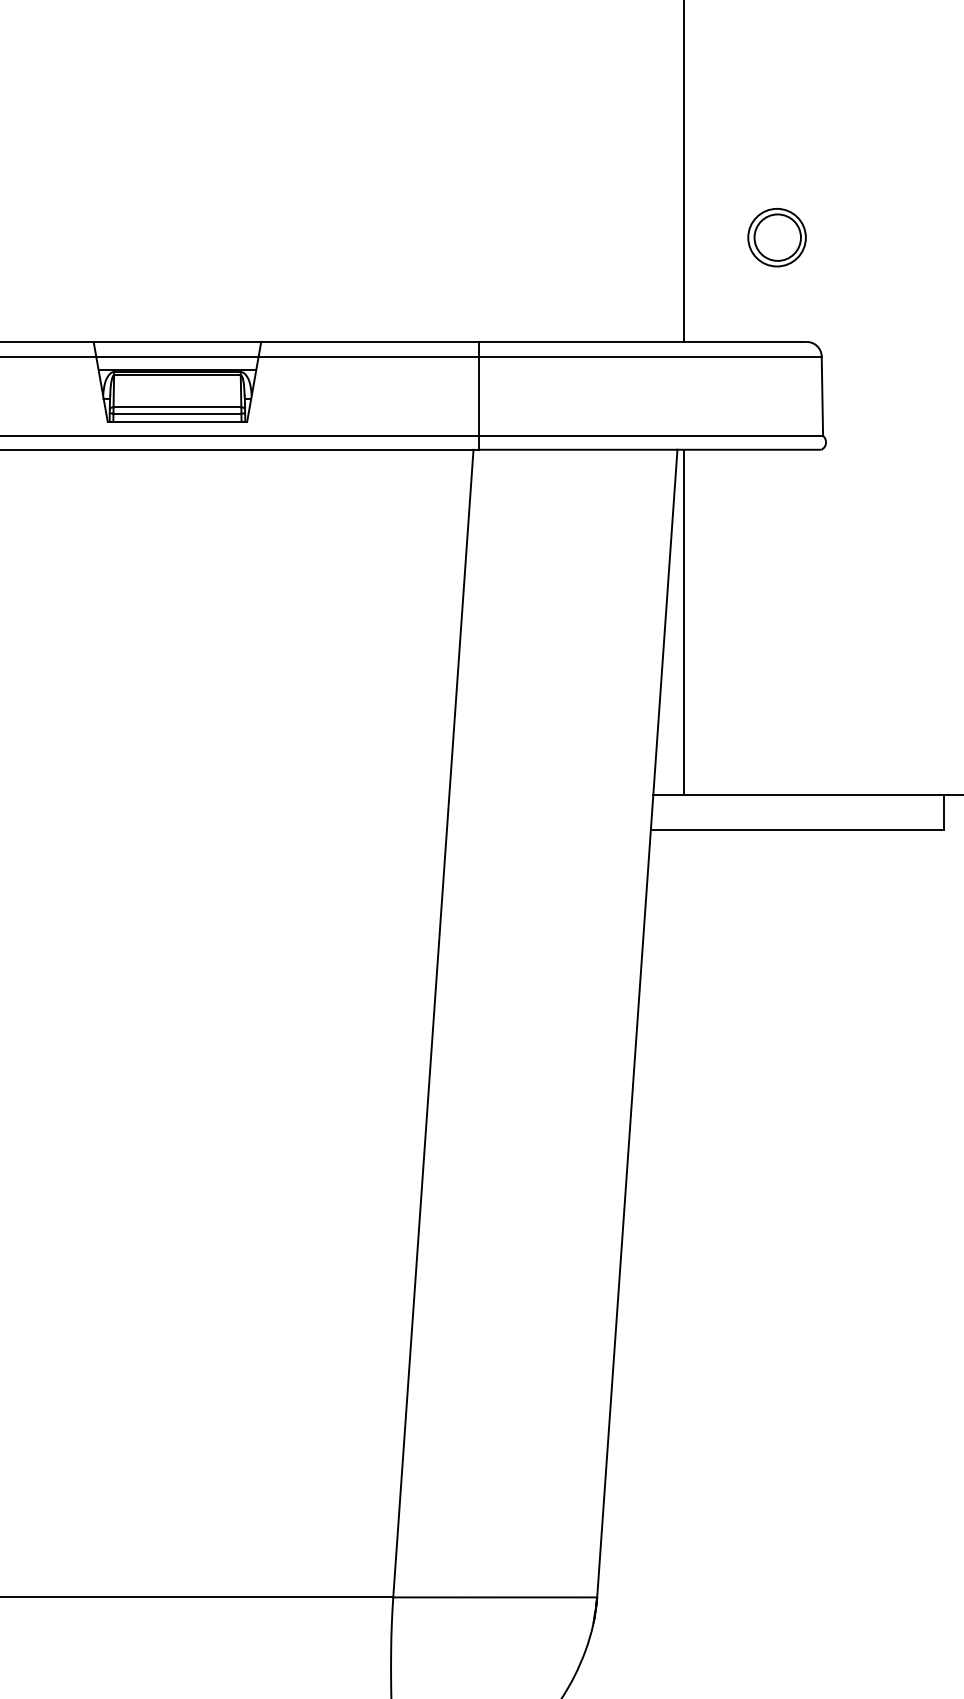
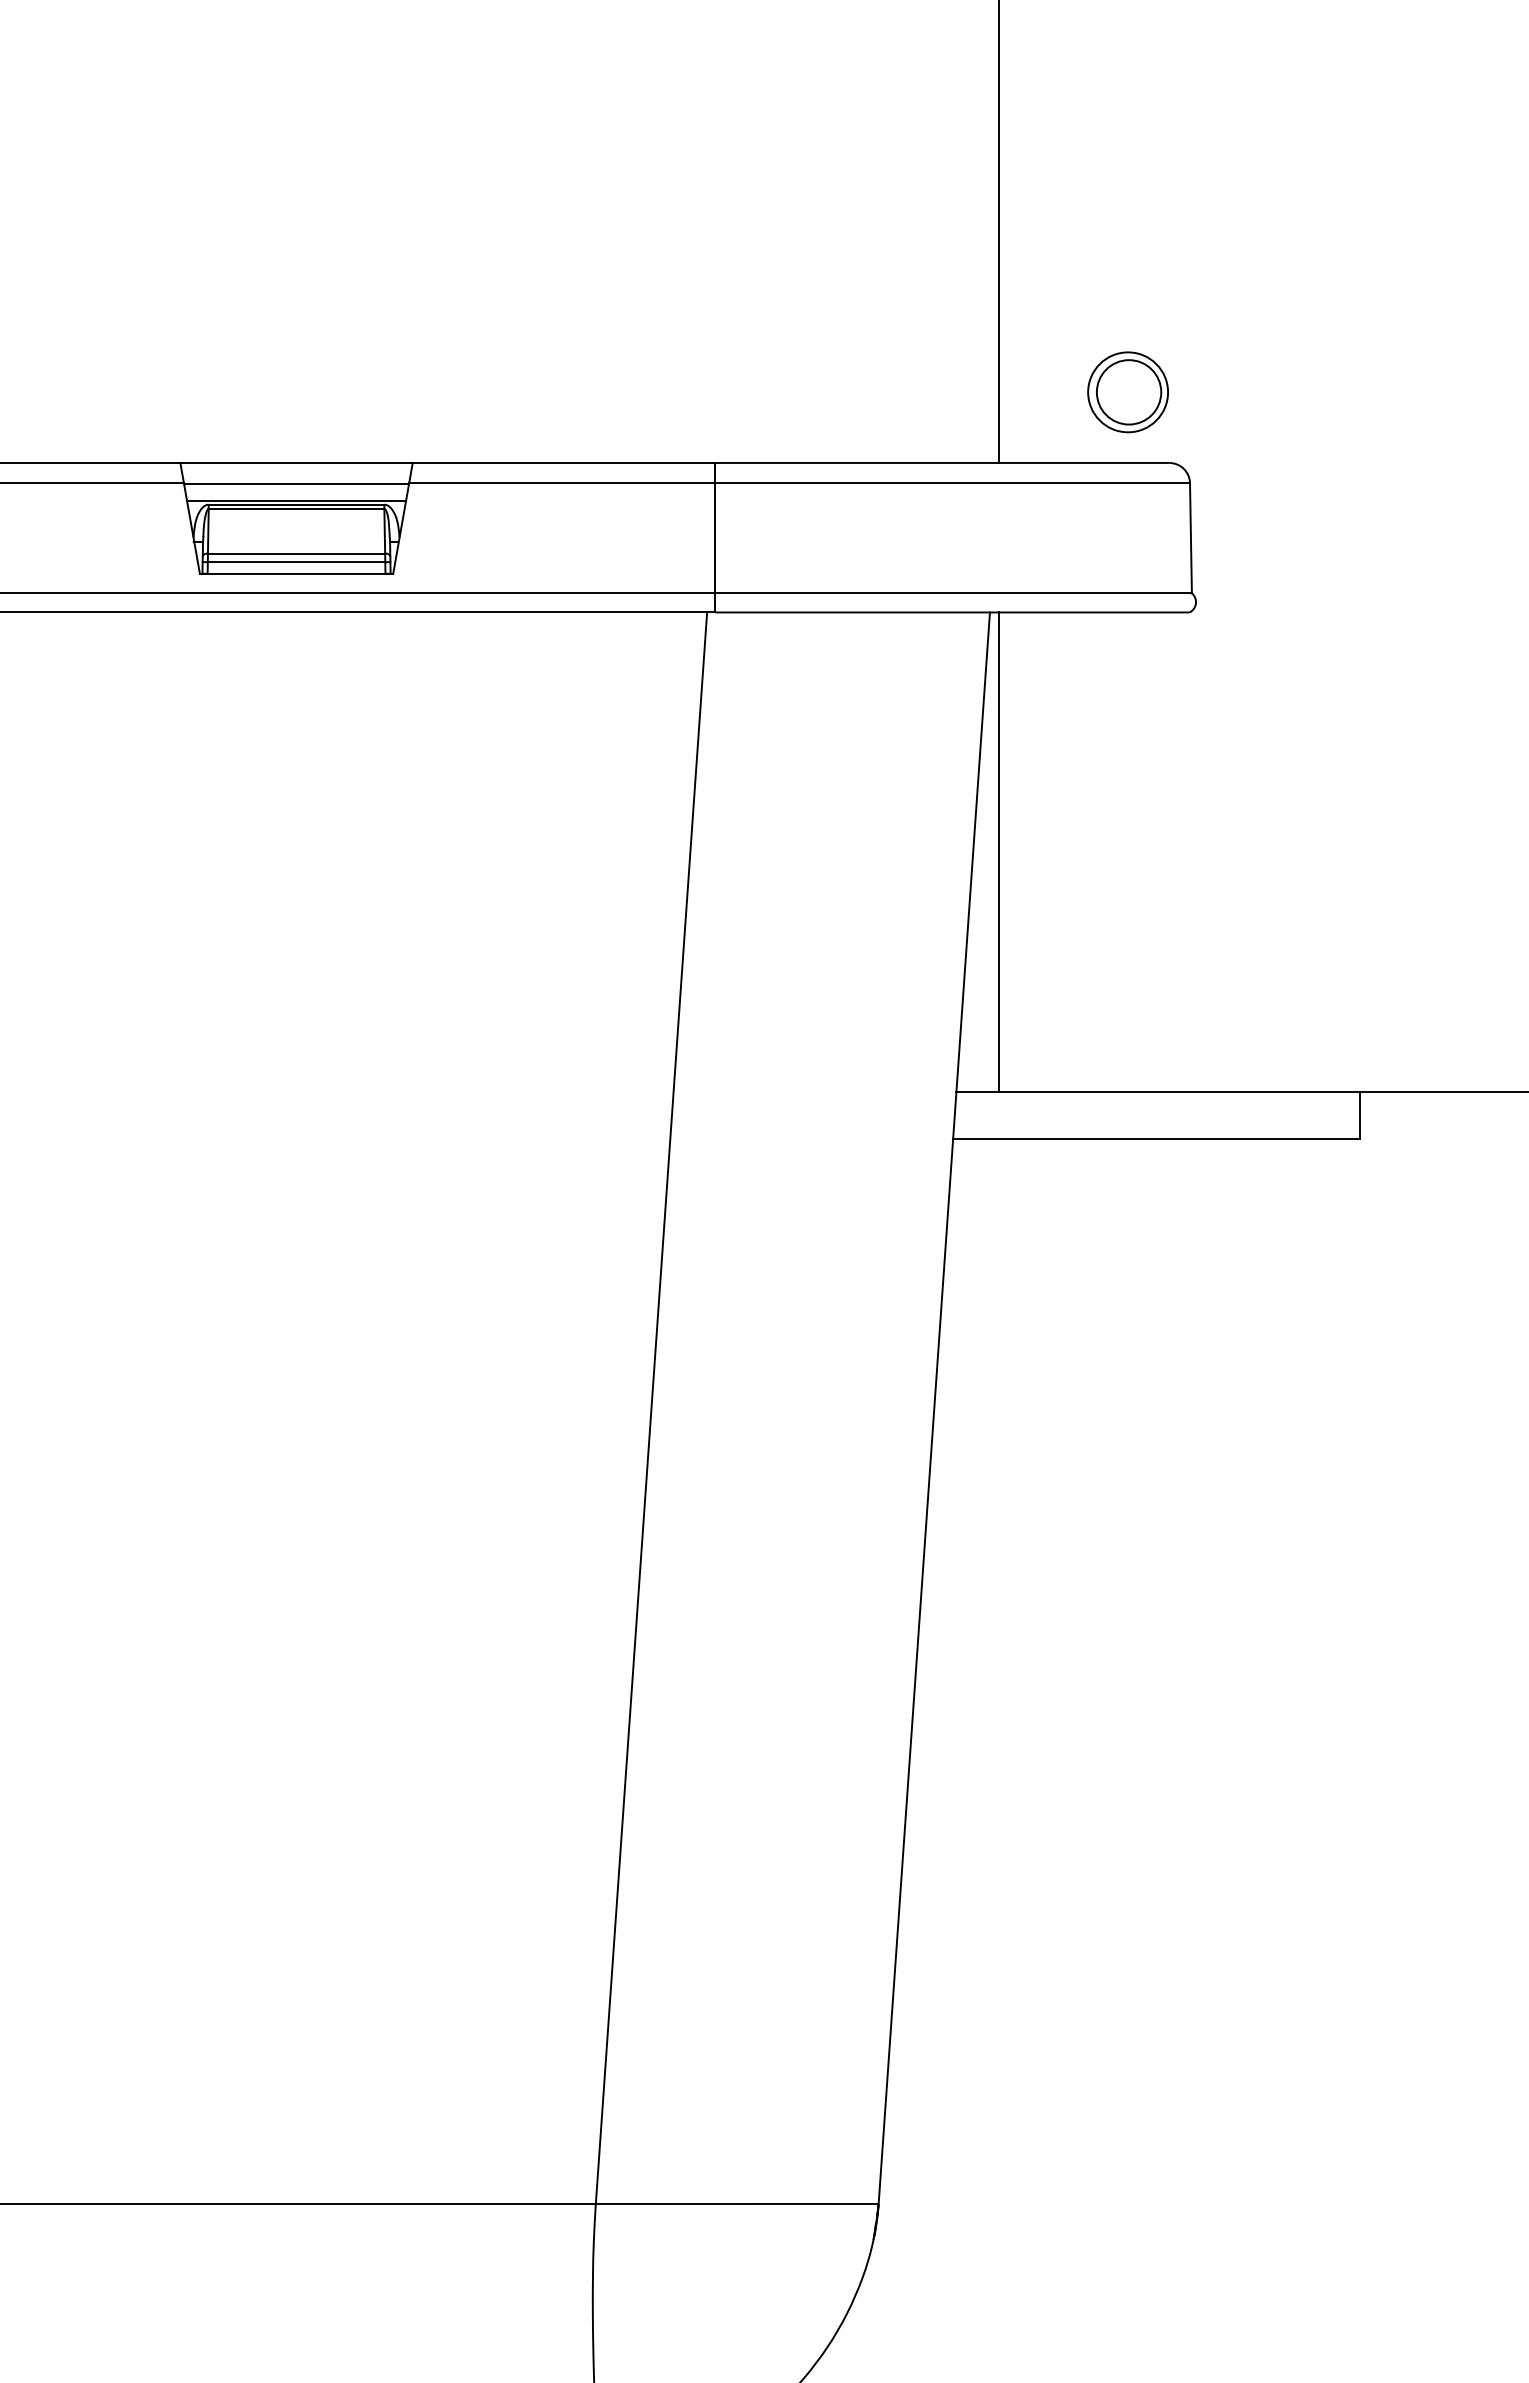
part: (776, 237) -> (1127, 392), moved

